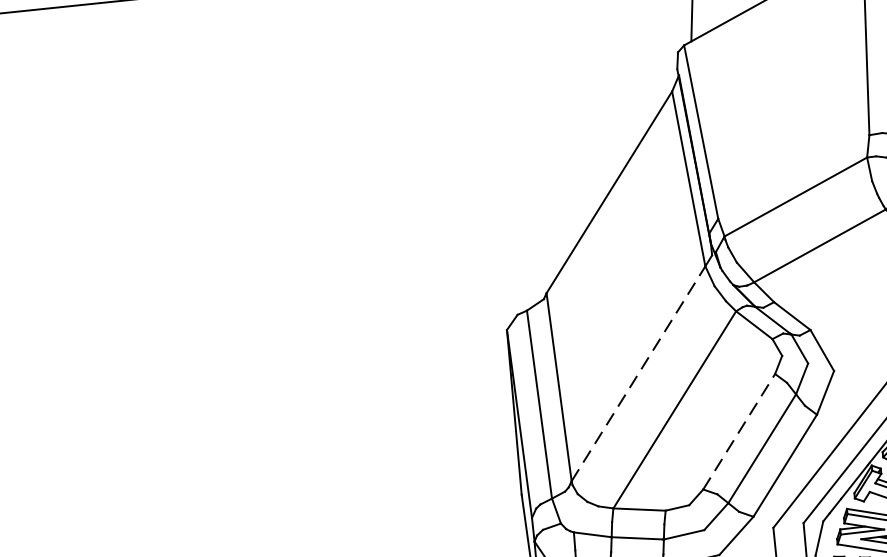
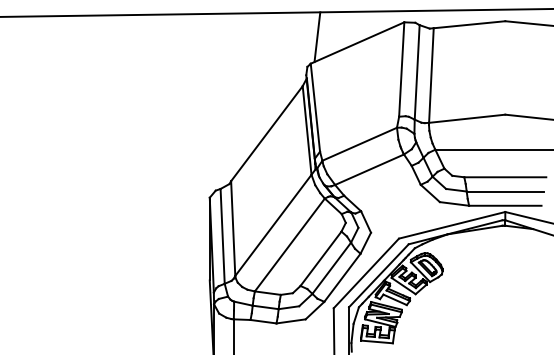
line: (638, 373) -> (273, 225), dashed -> solid
line: (740, 431) -> (321, 258), dashed -> solid

